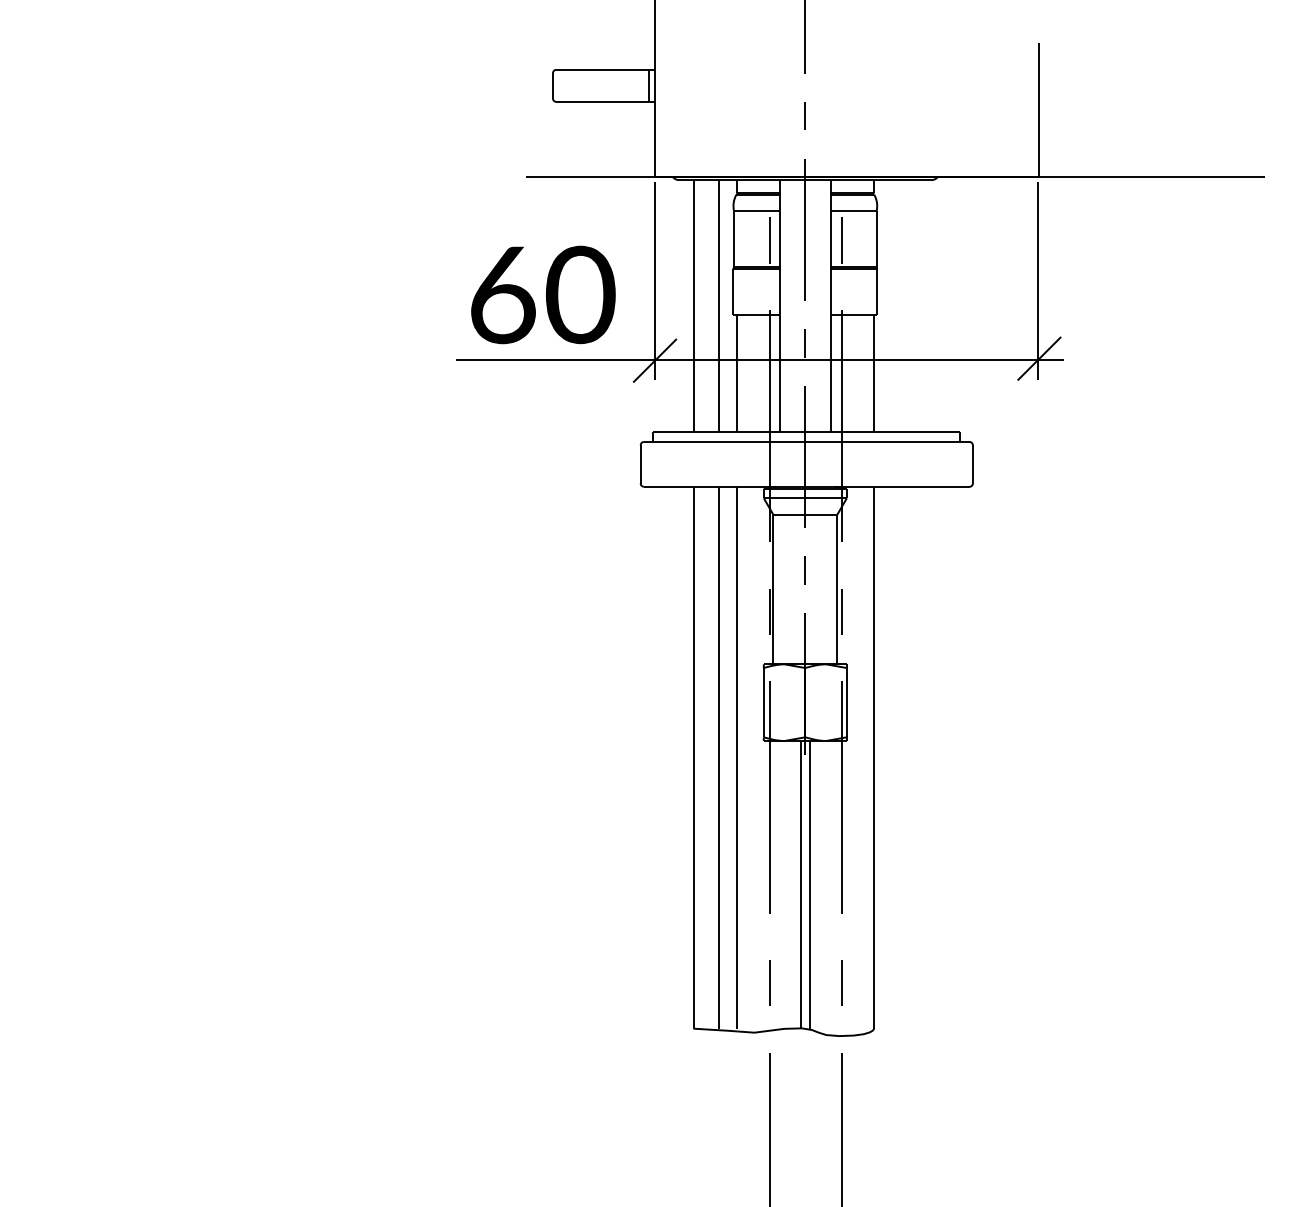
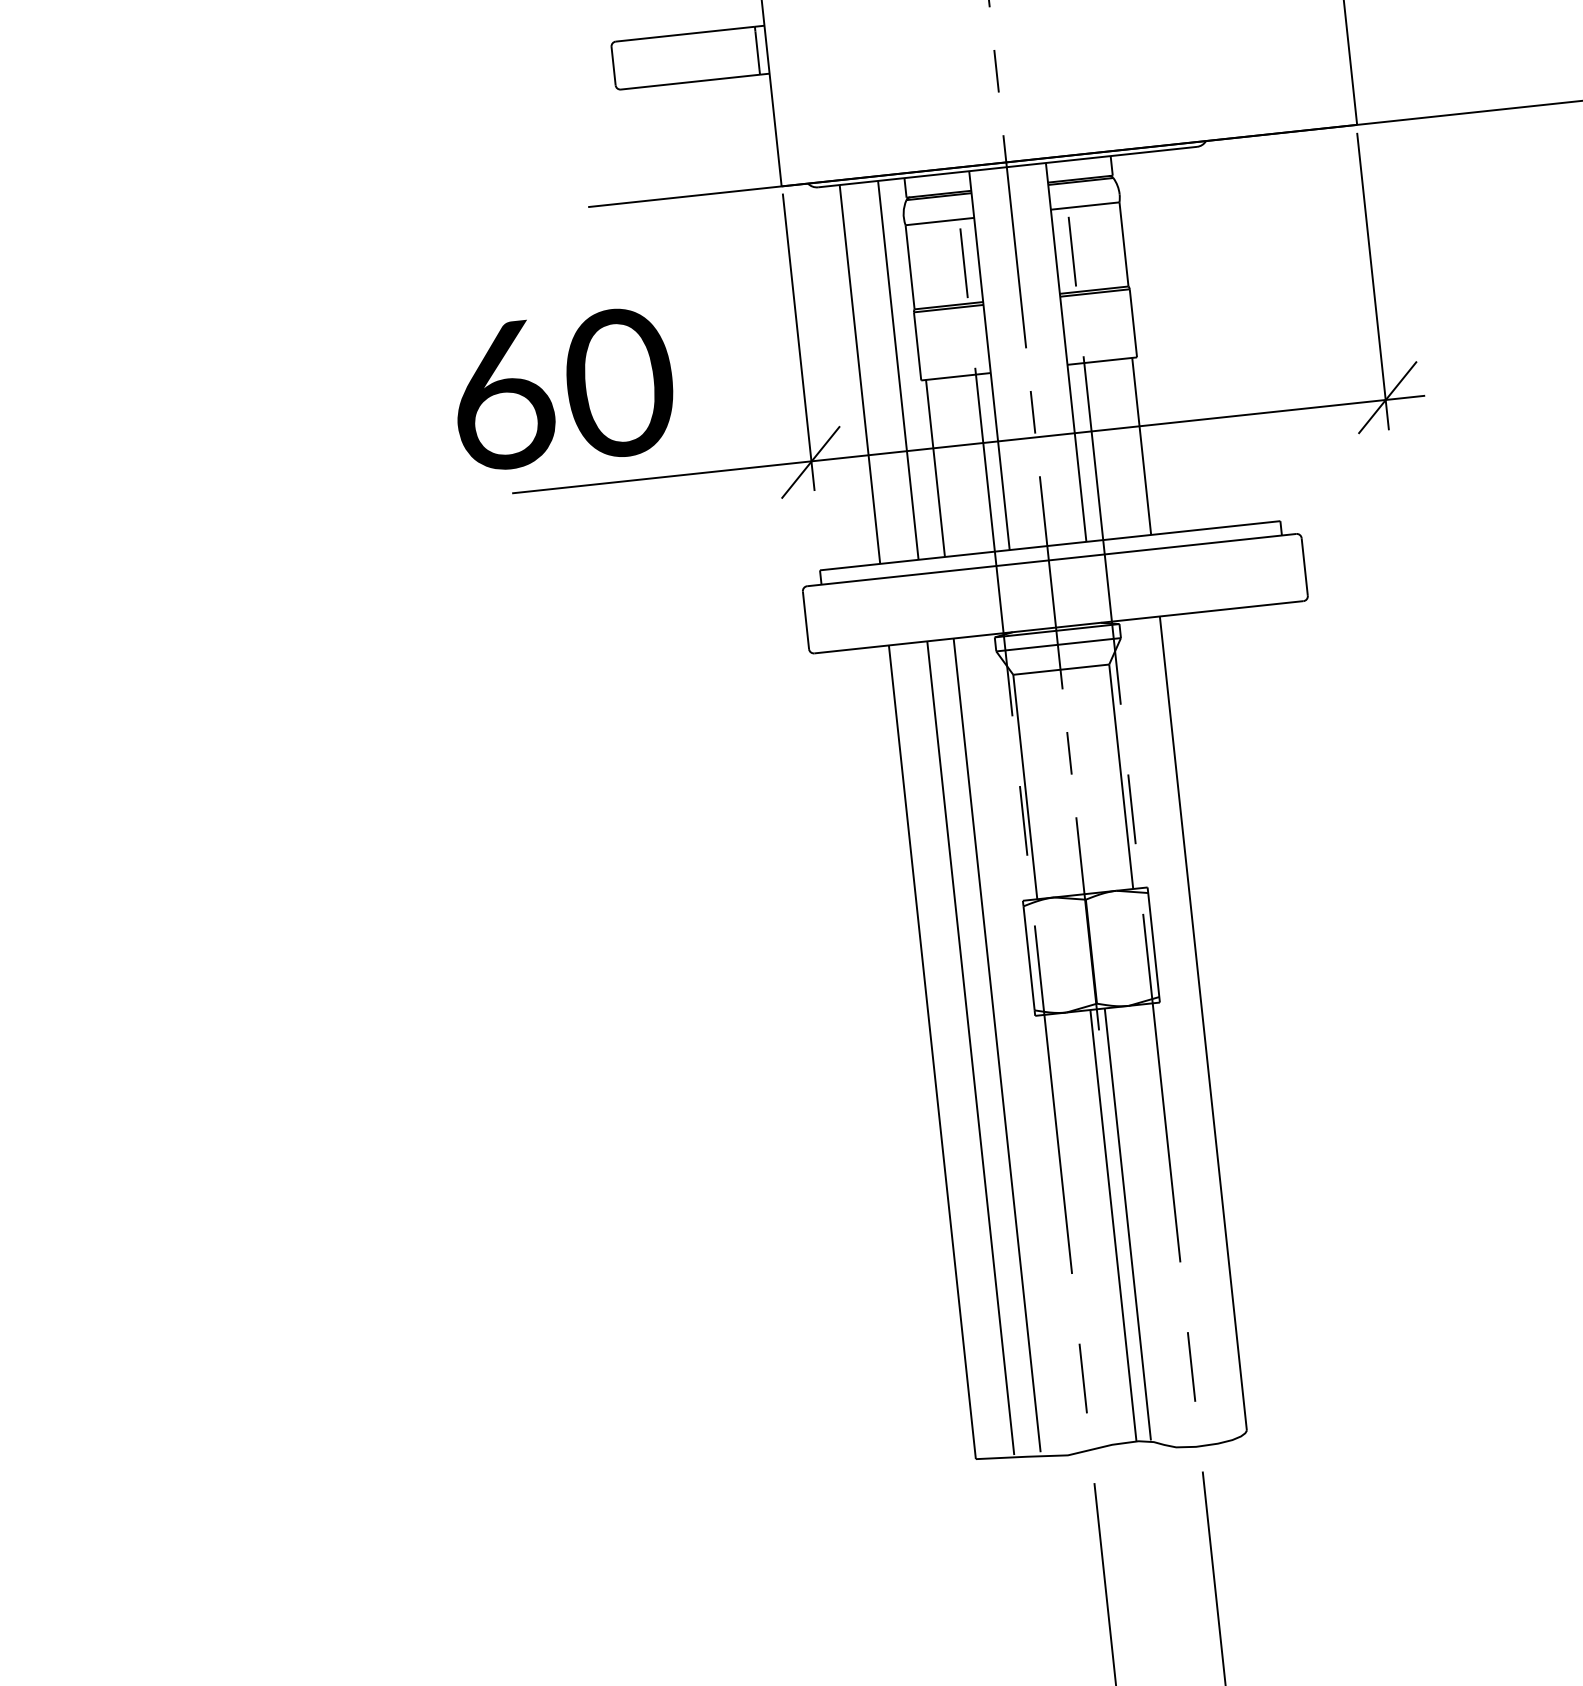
text: (543, 294) -> (563, 388), moved

